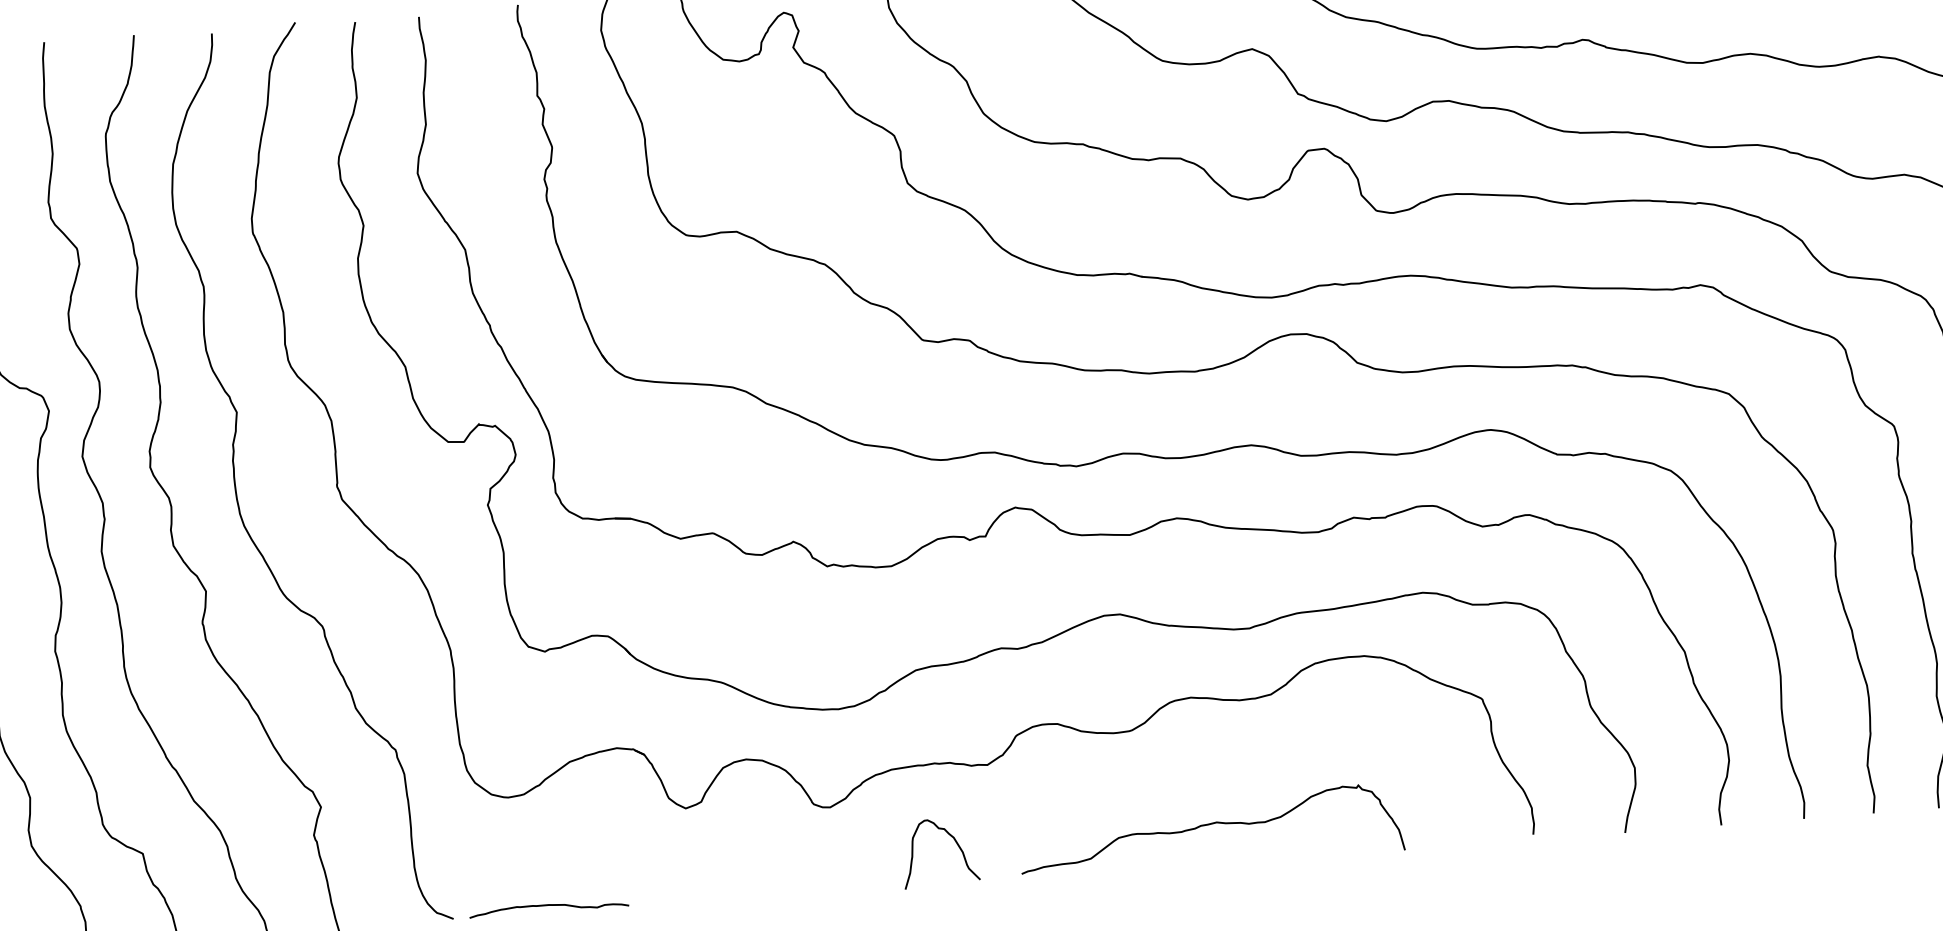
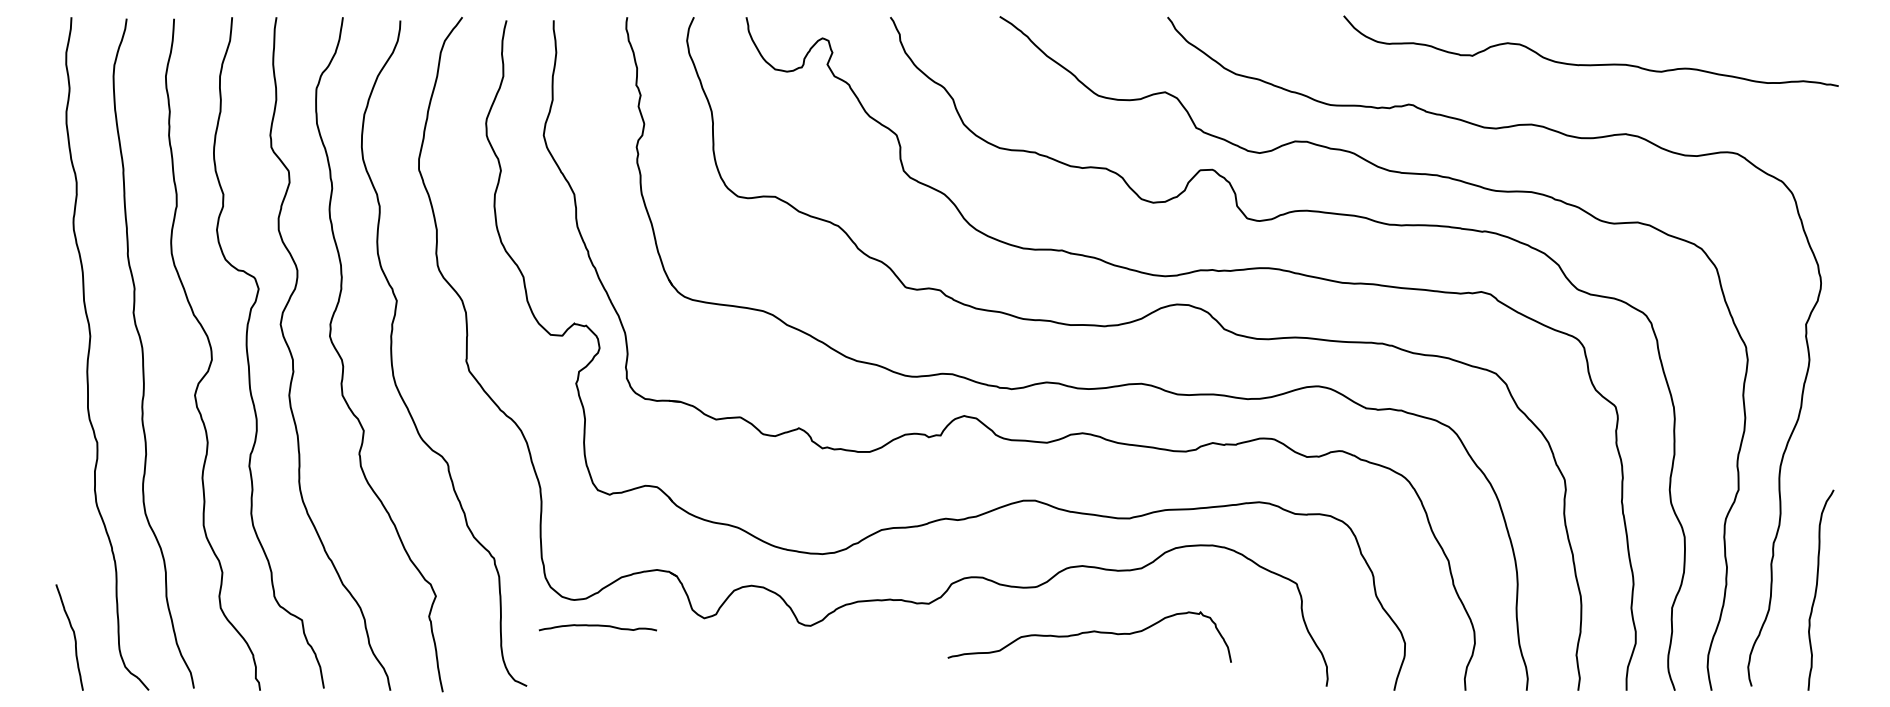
curve: (1210, 825) -> (1089, 633), moved
curve: (953, 840) -> (899, 657), removed
curve: (548, 906) -> (597, 626), moved

